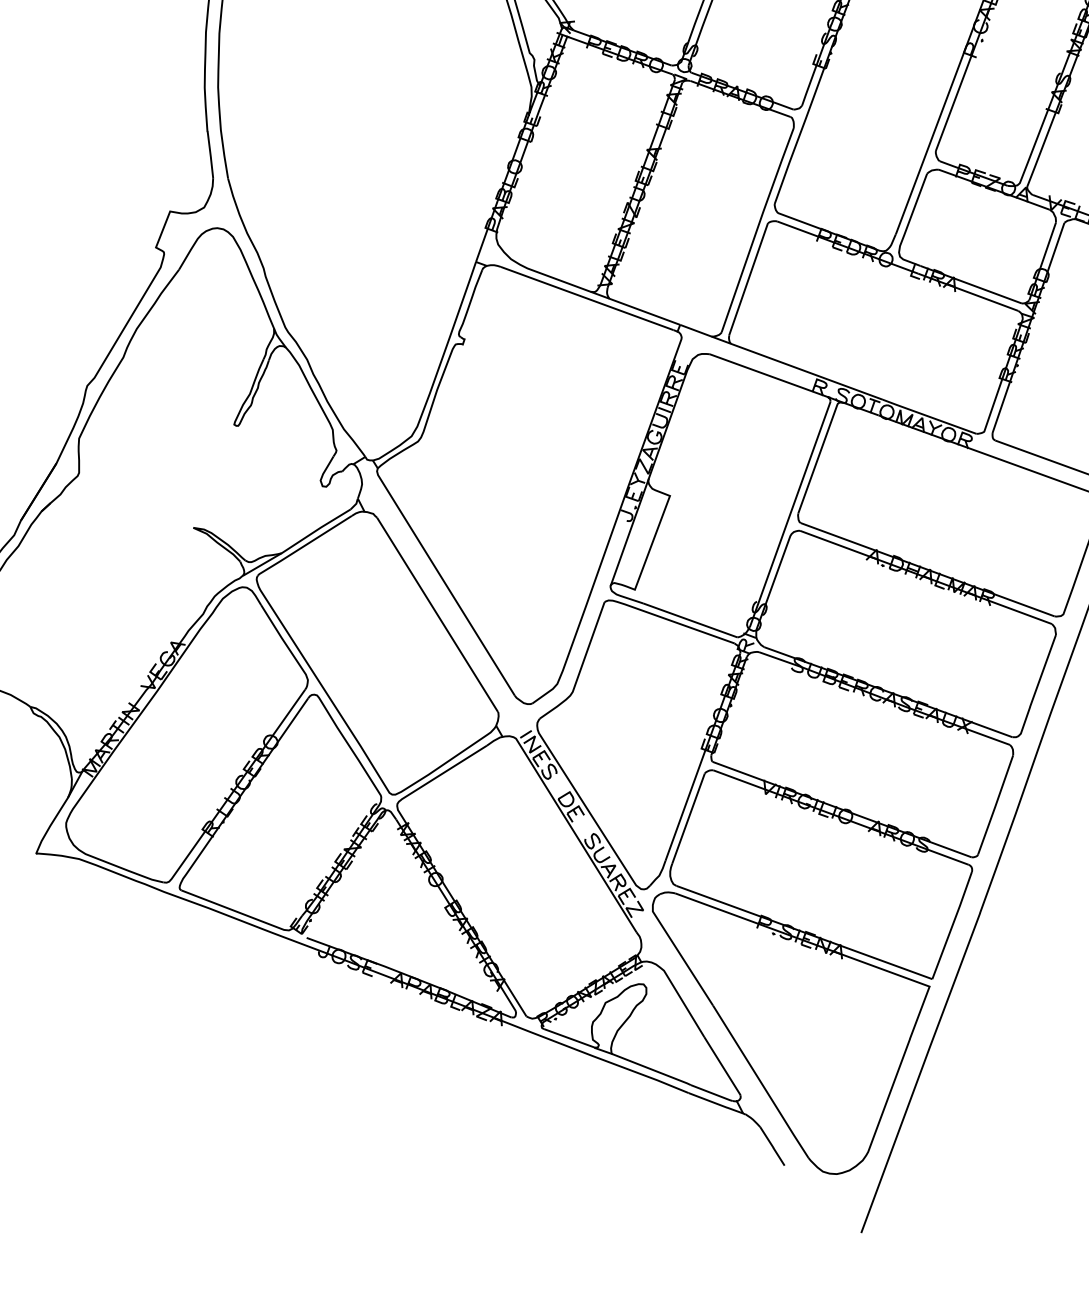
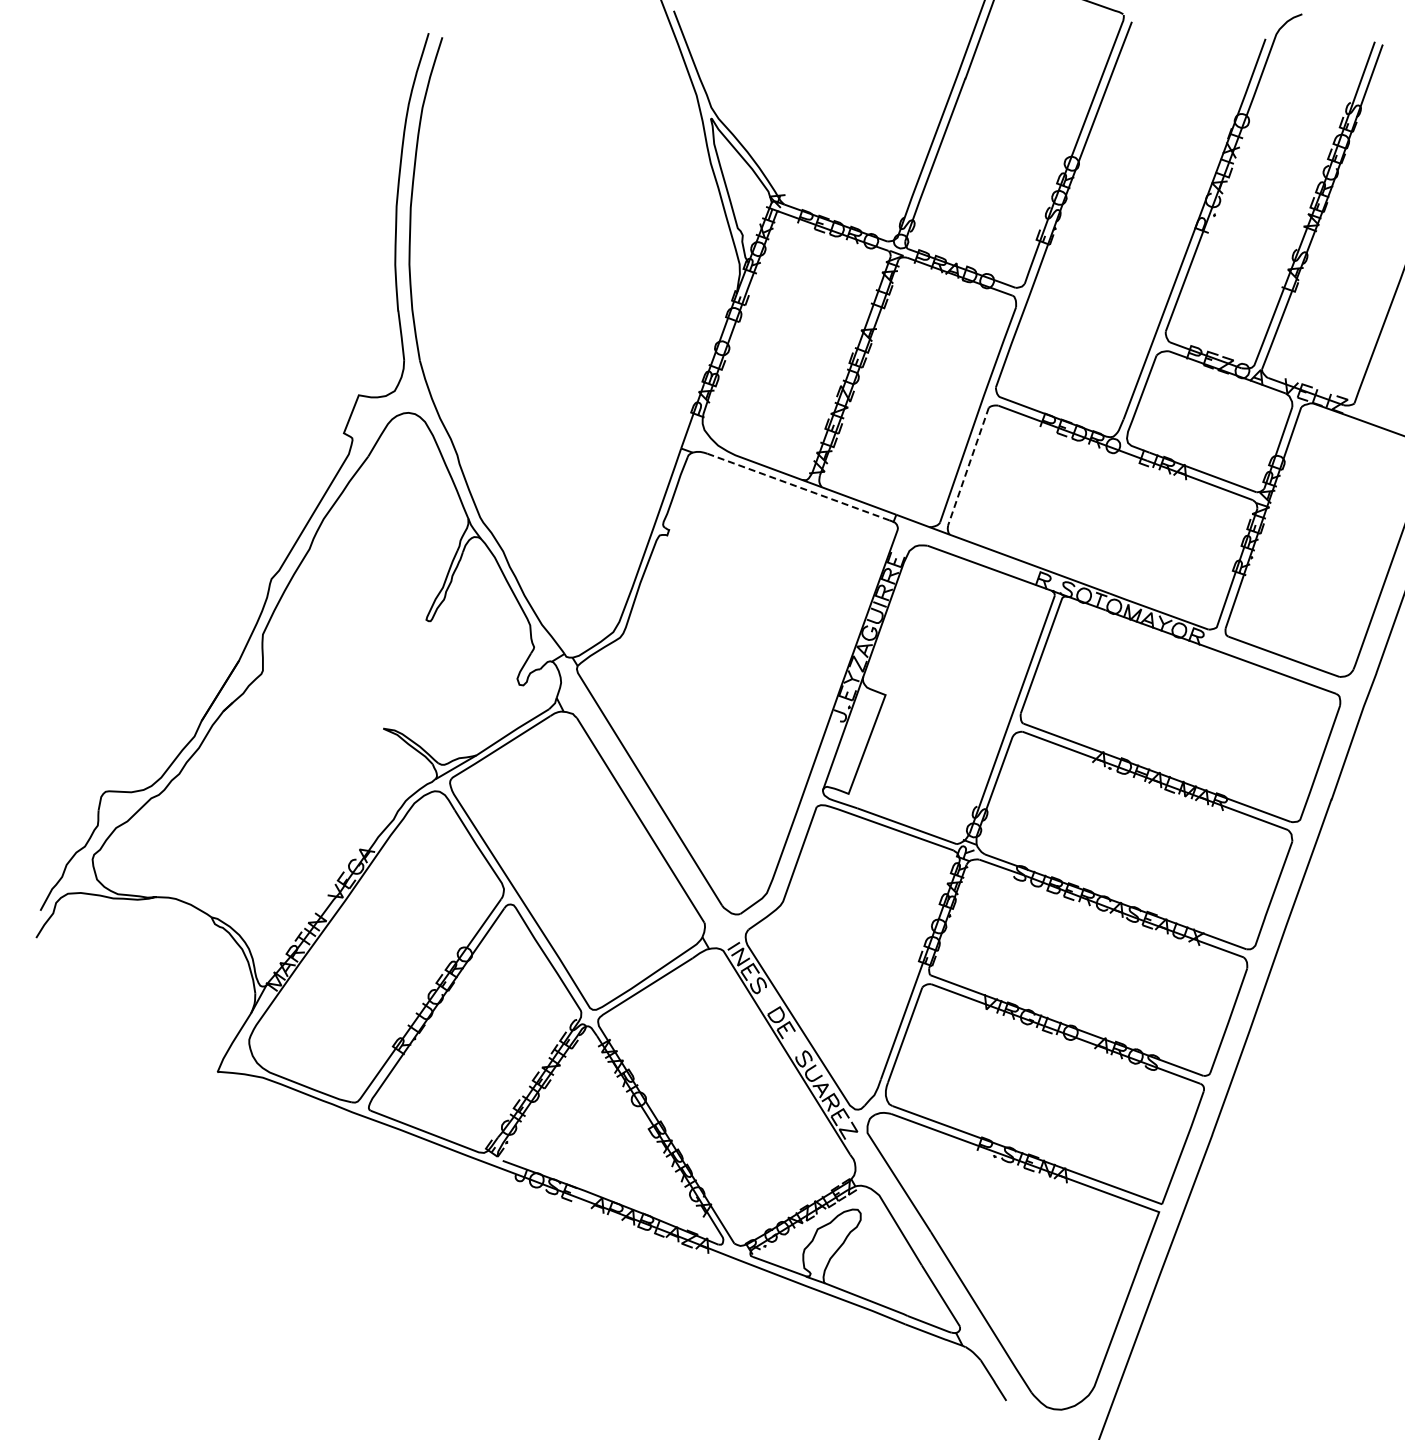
line: (748, 279) -> (968, 466), solid -> dashed
line: (587, 298) -> (798, 487), solid -> dashed

